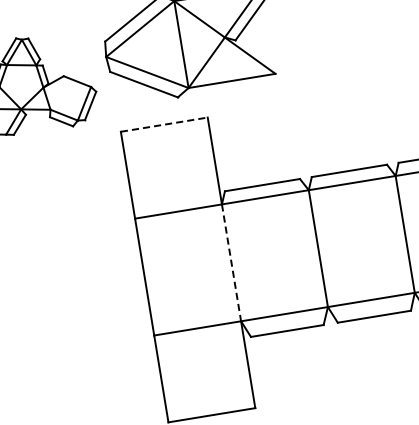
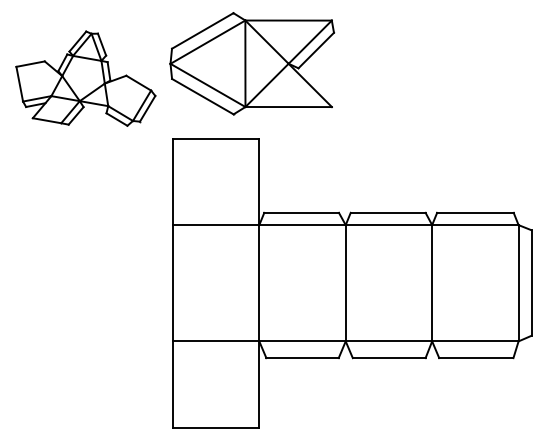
line: (164, 124) -> (216, 138), dashed -> solid
line: (231, 263) -> (259, 283), dashed -> solid

